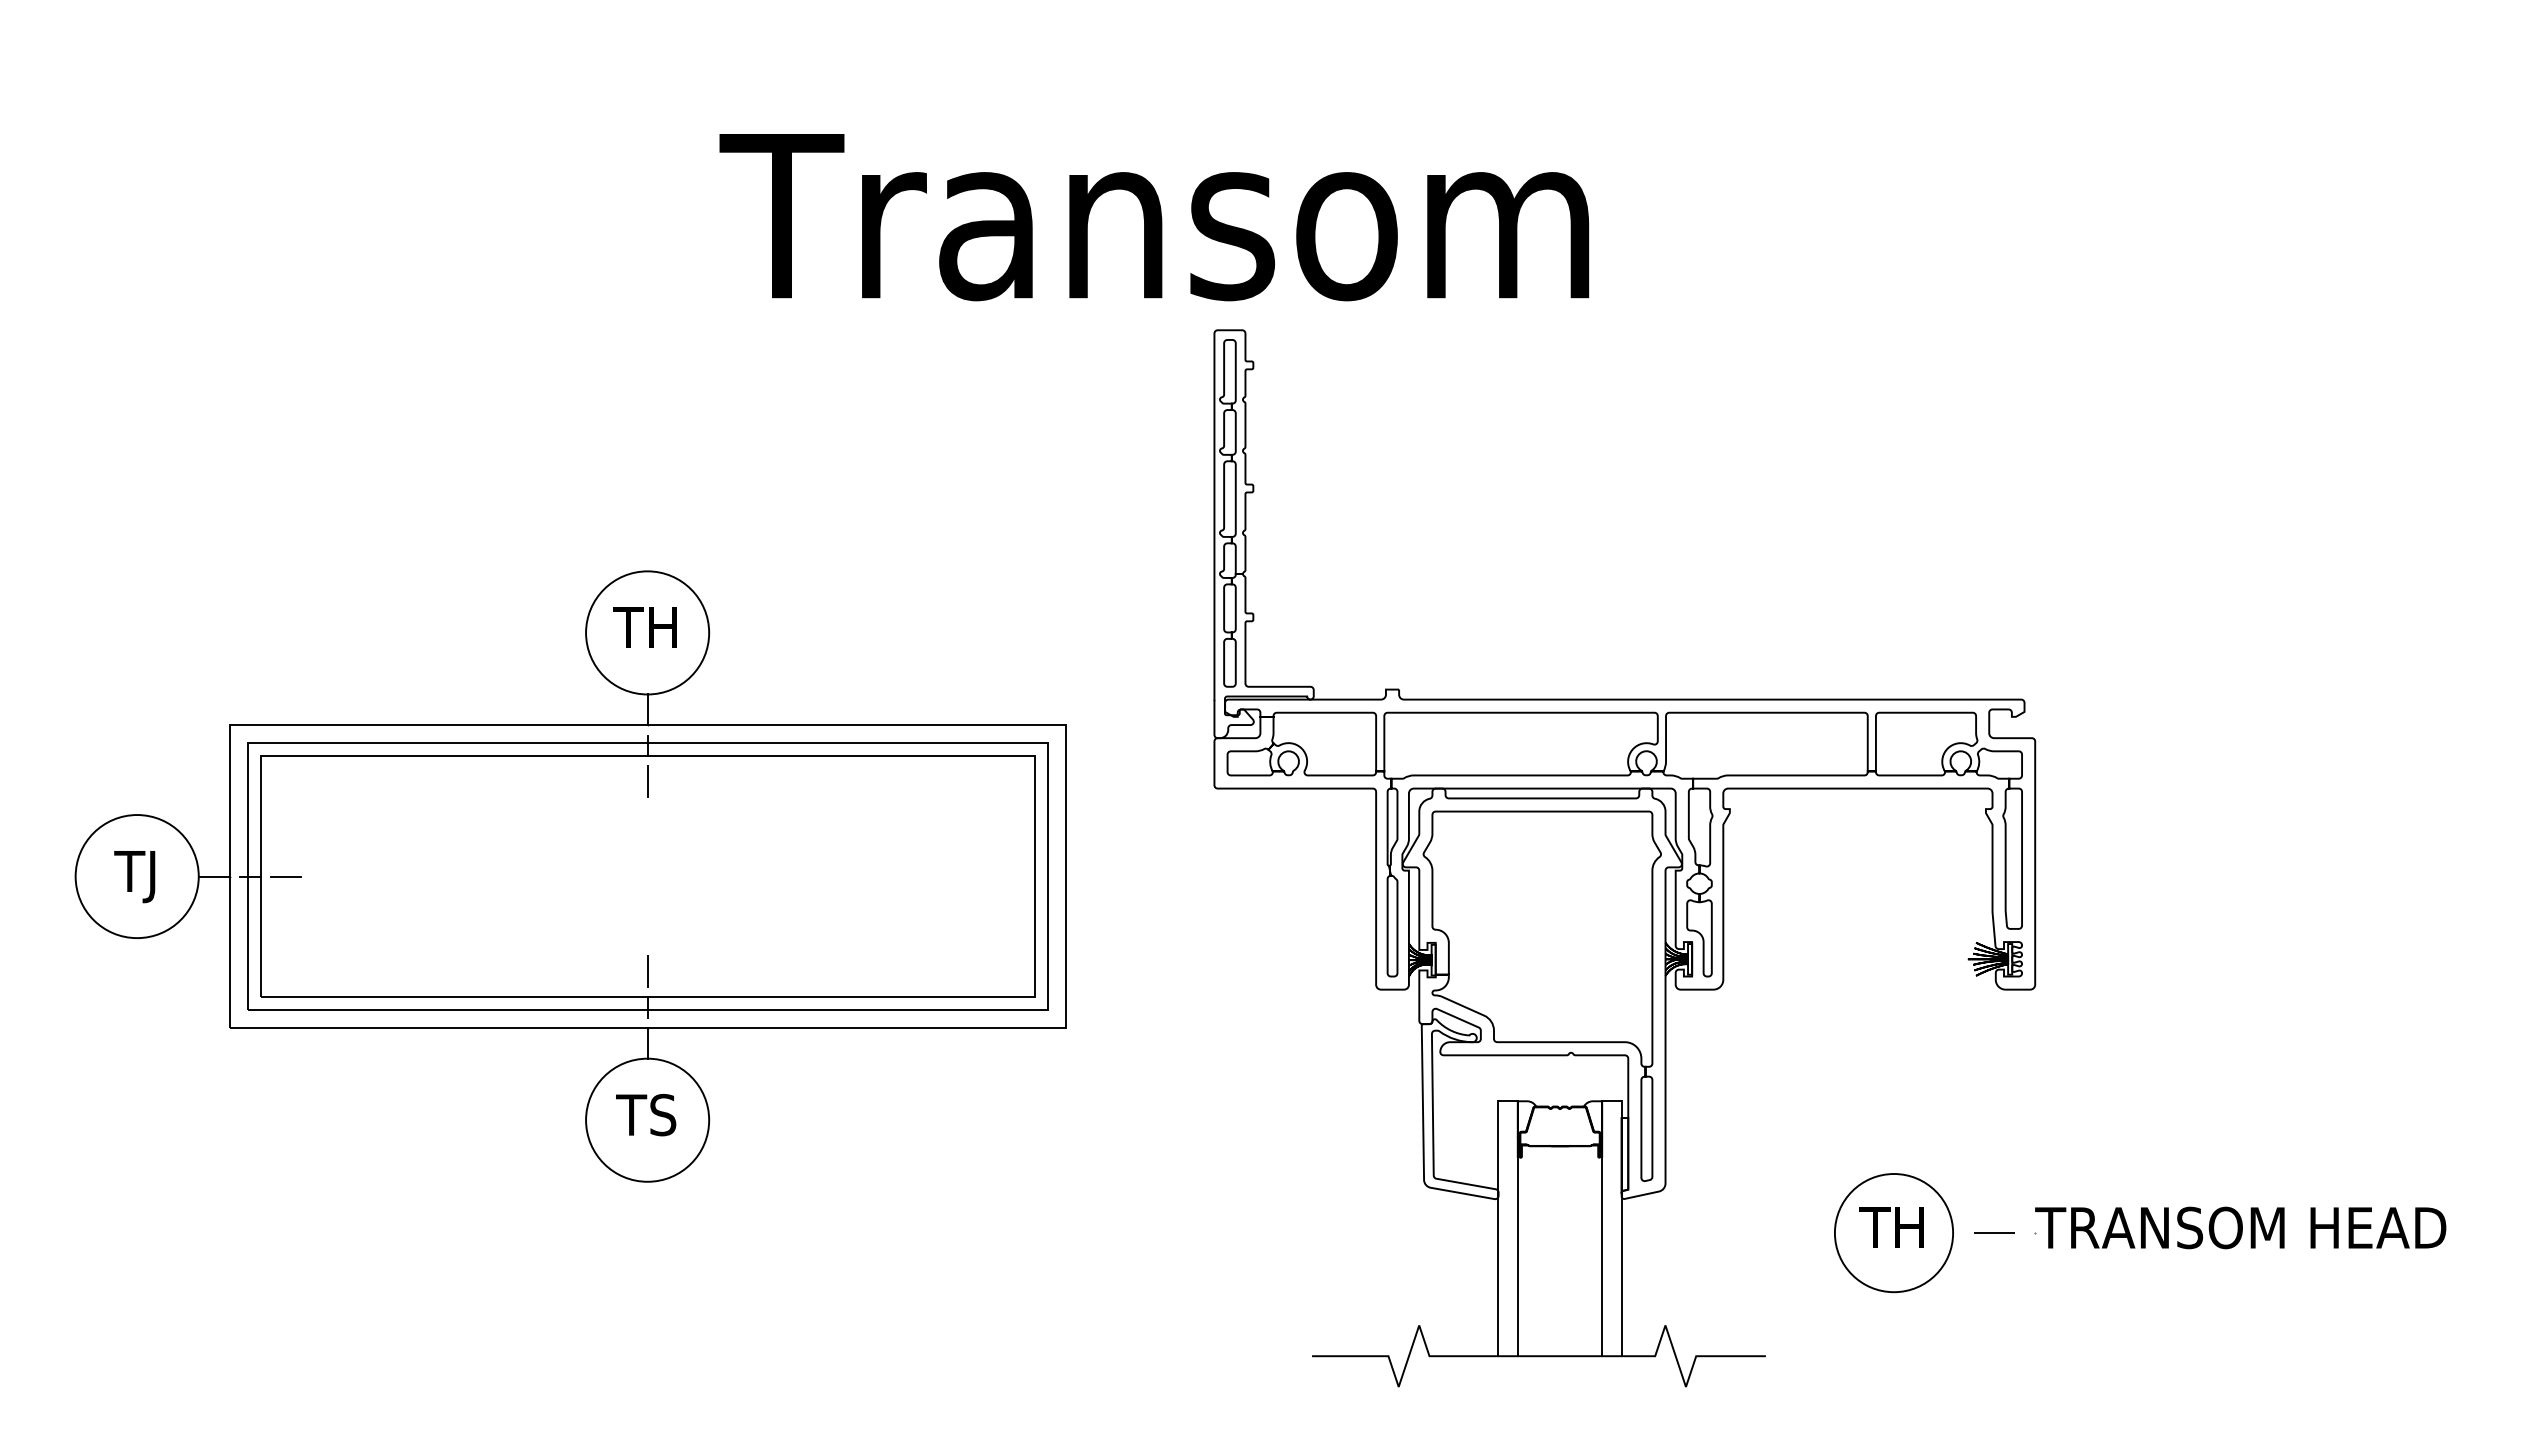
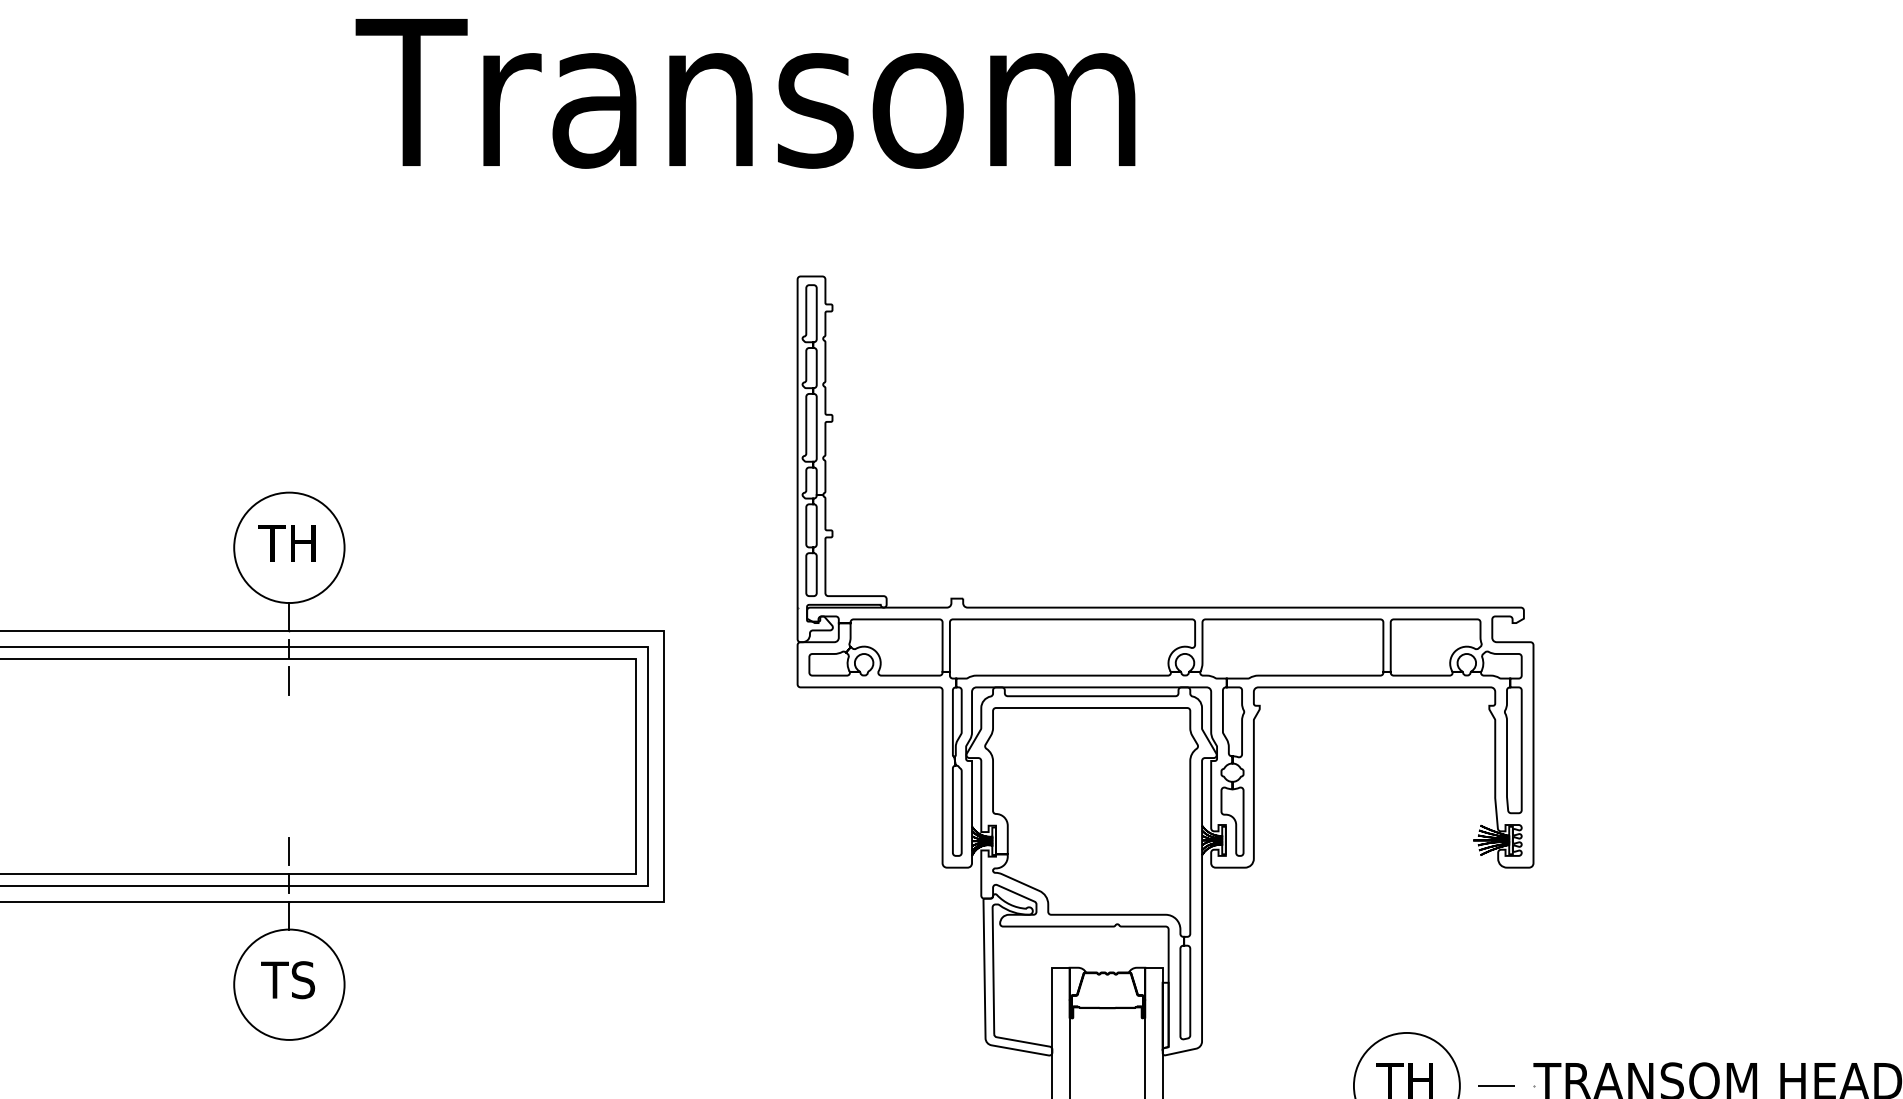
text: (1154, 217) -> (745, 93), moved

